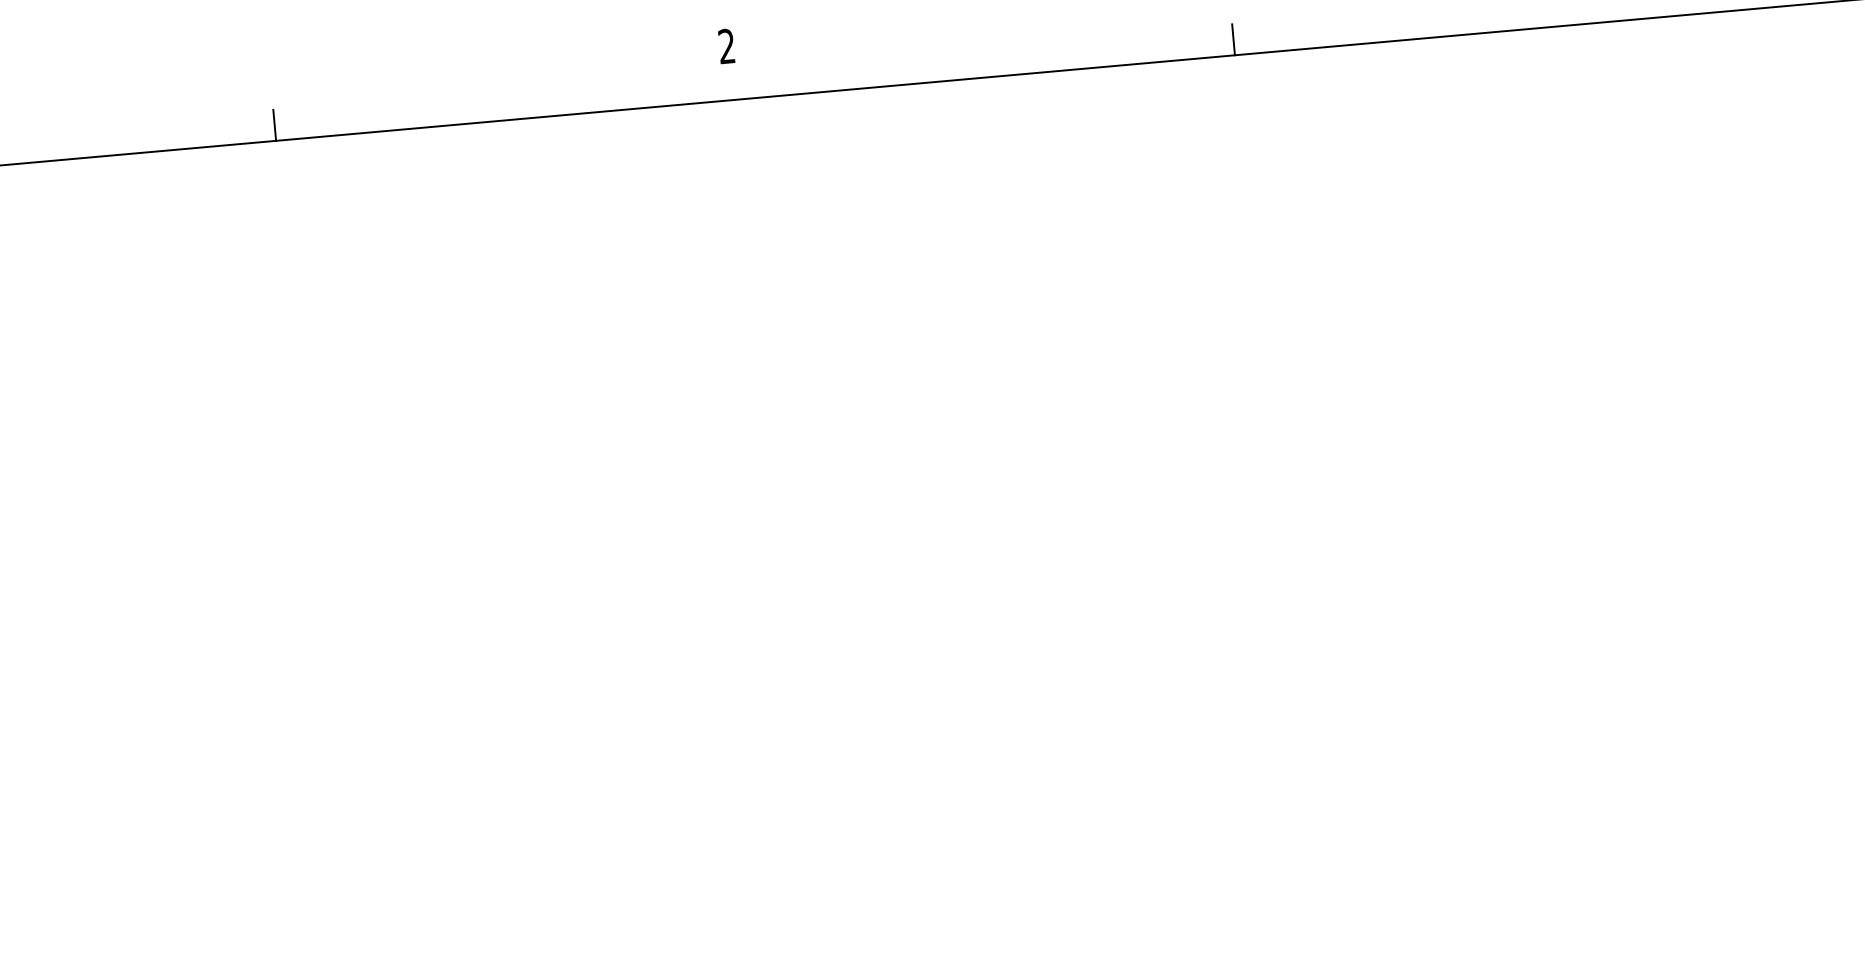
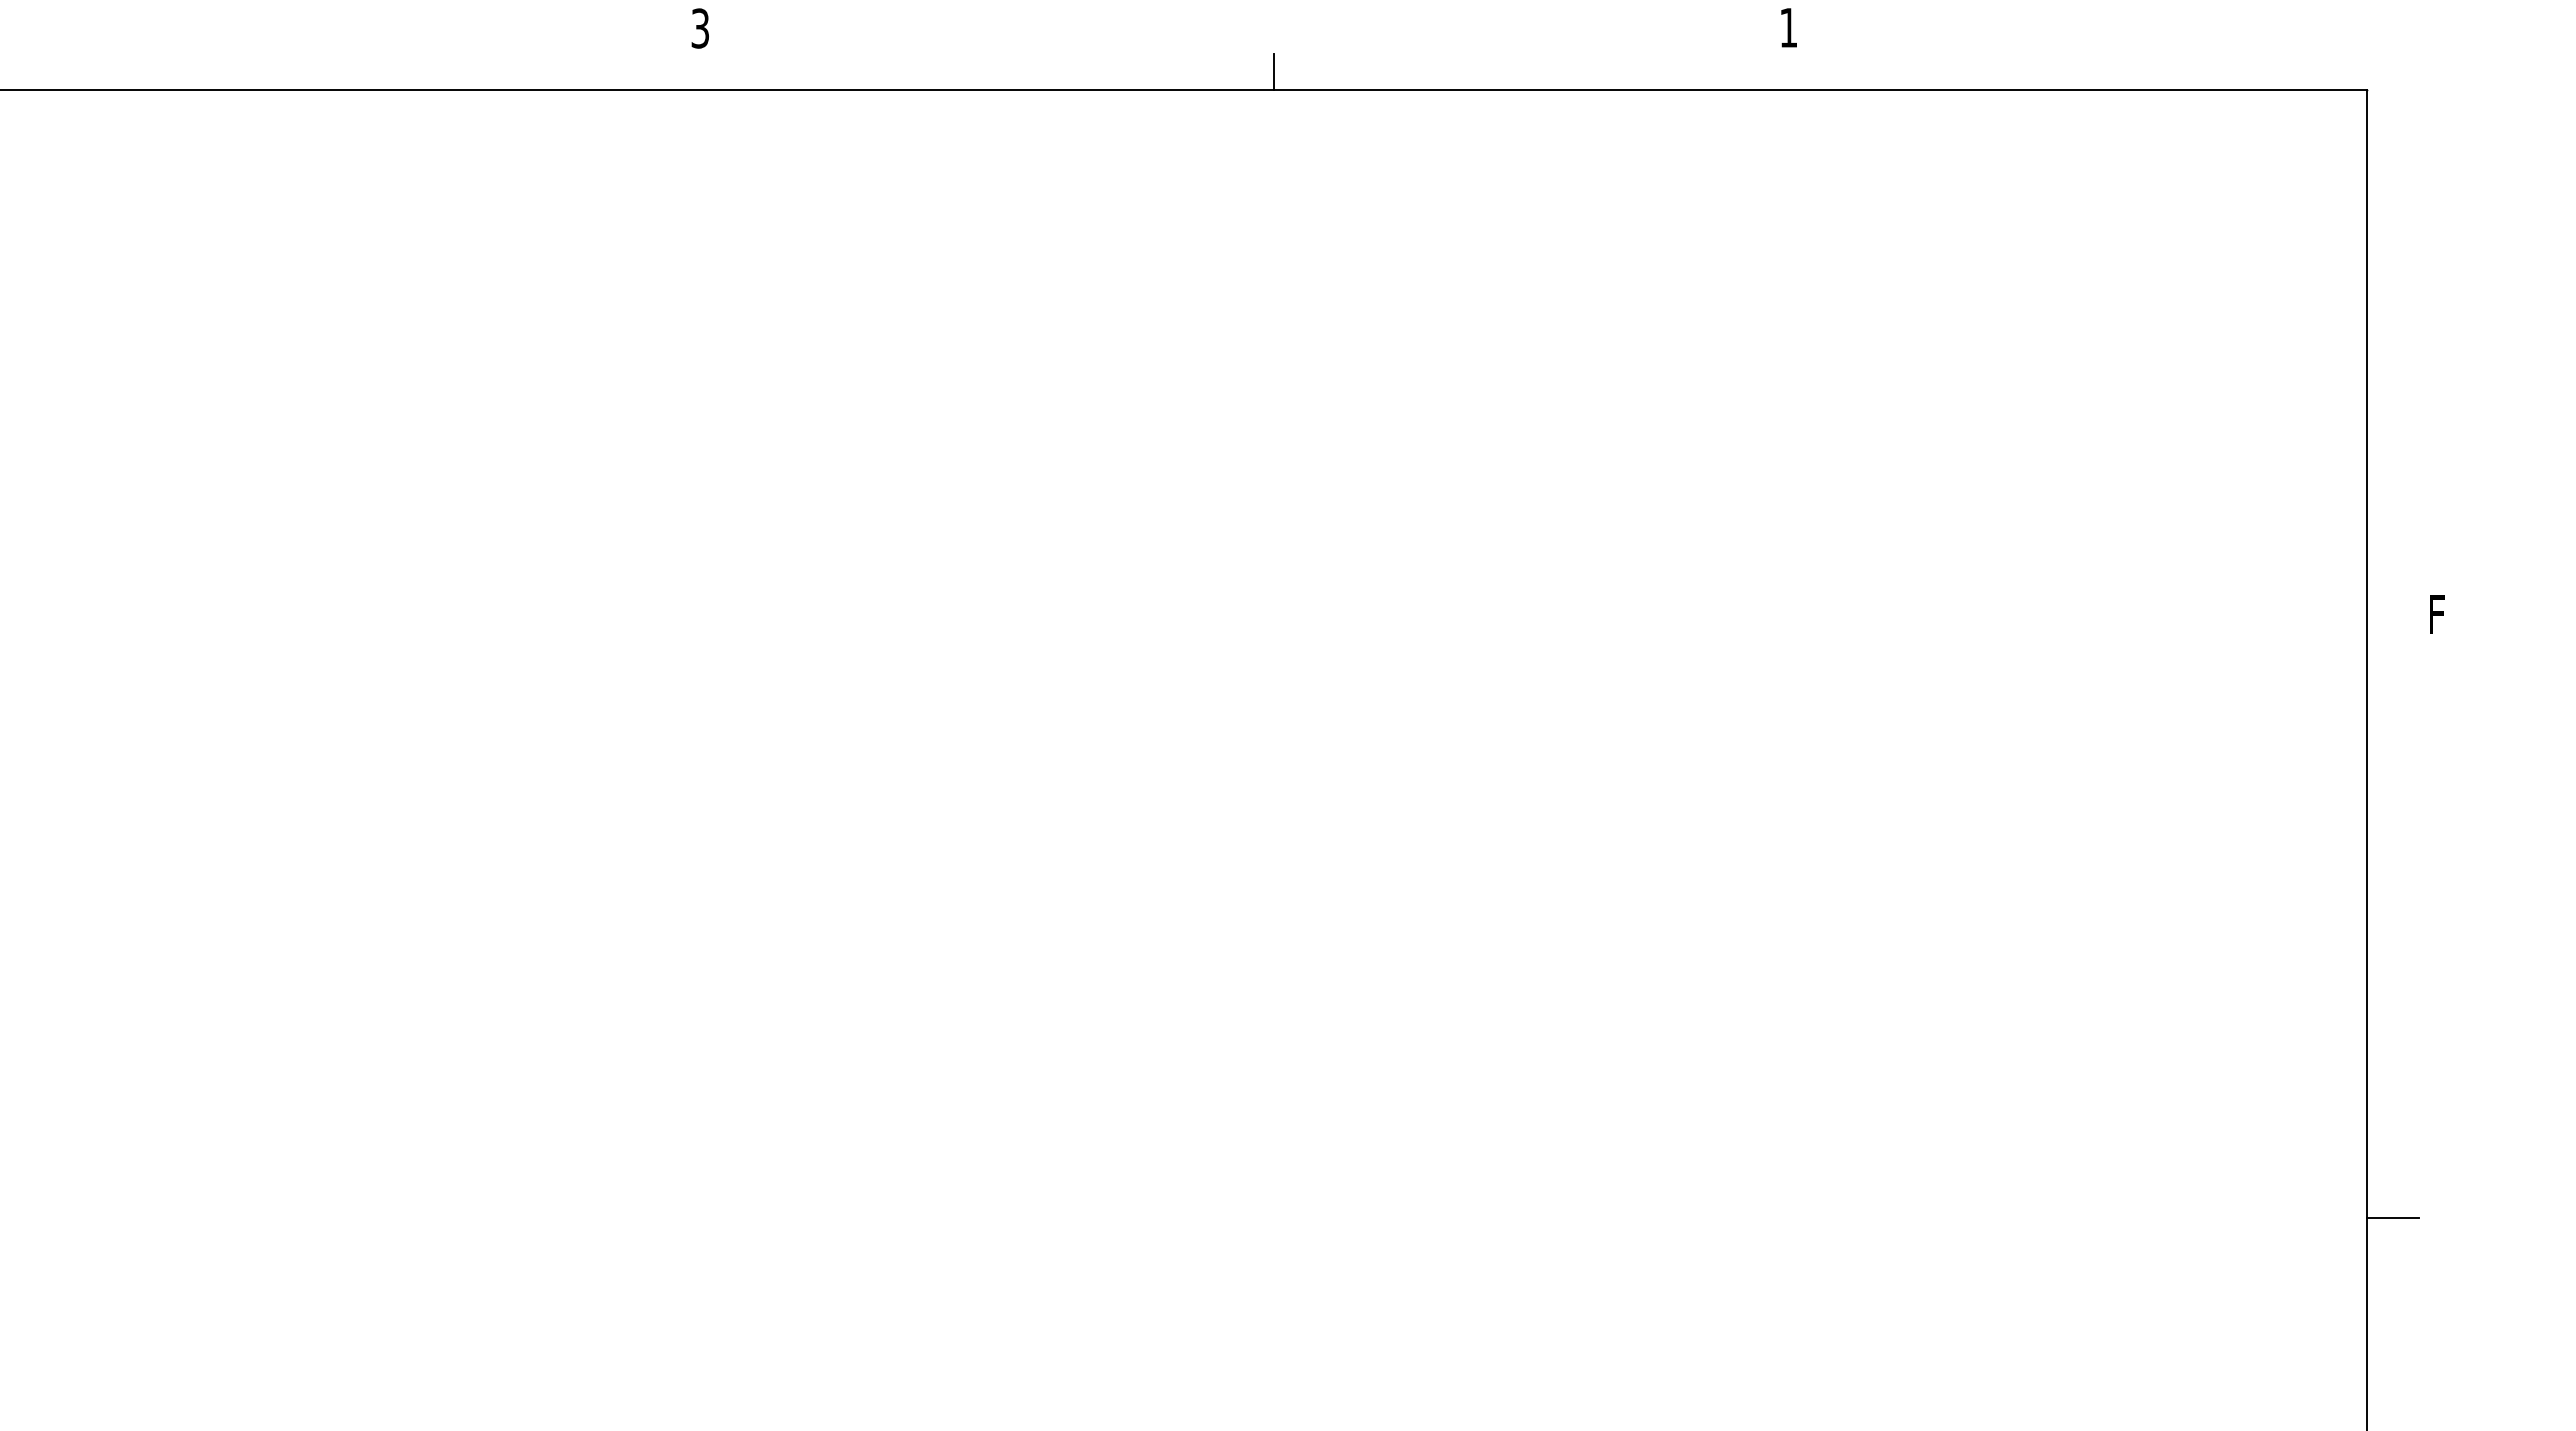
text: (726, 46) -> (699, 28), 2 -> 3
line: (275, 124) -> (181, 71), removed

